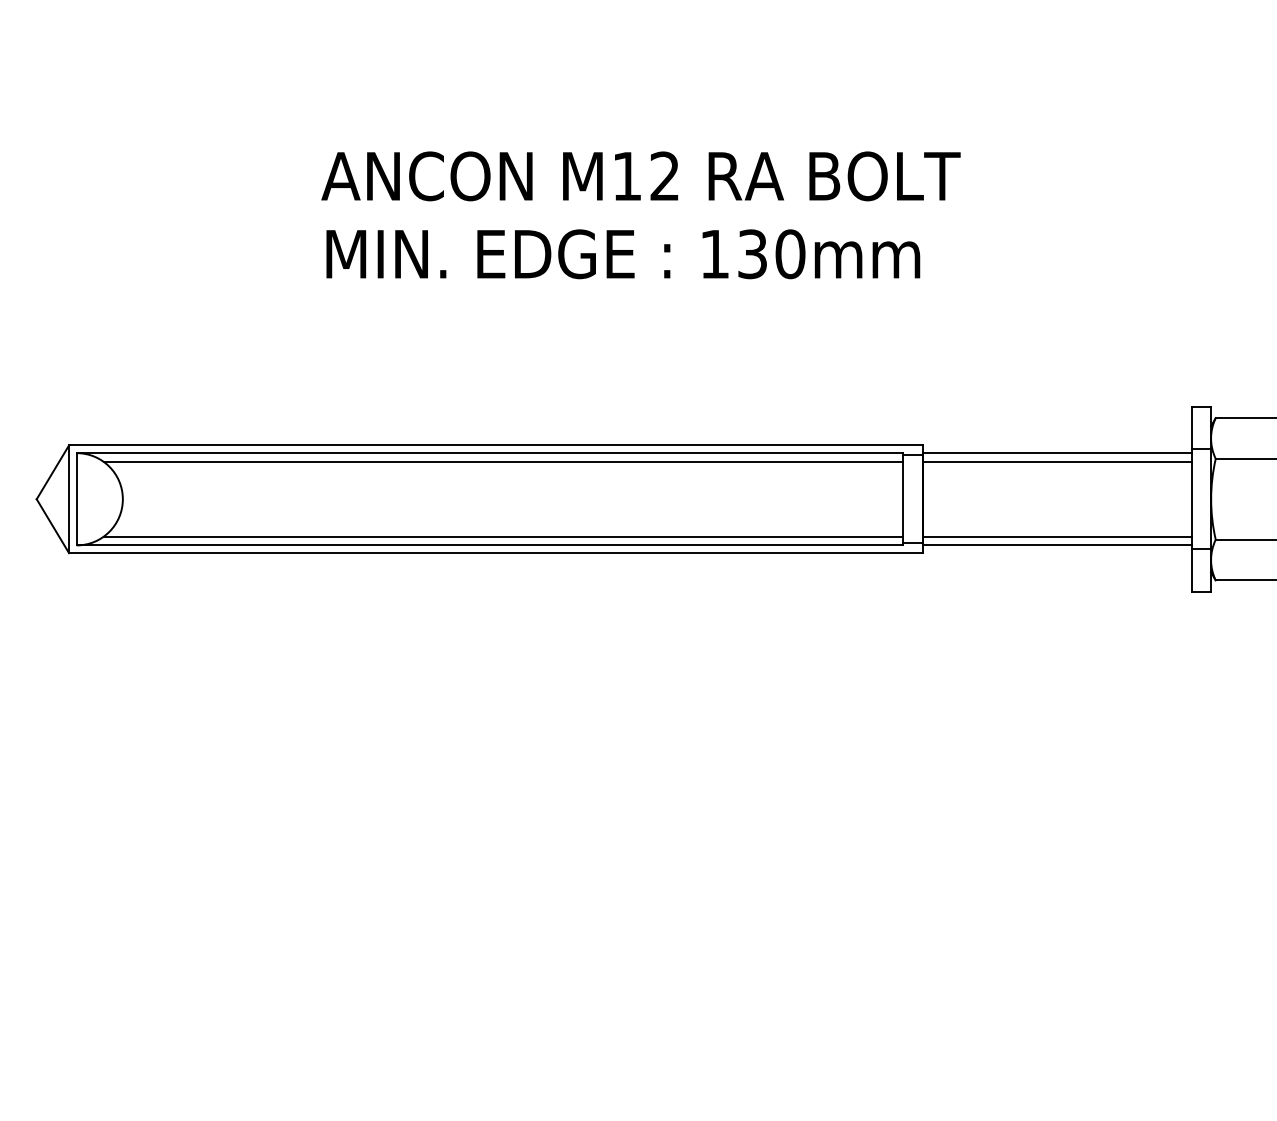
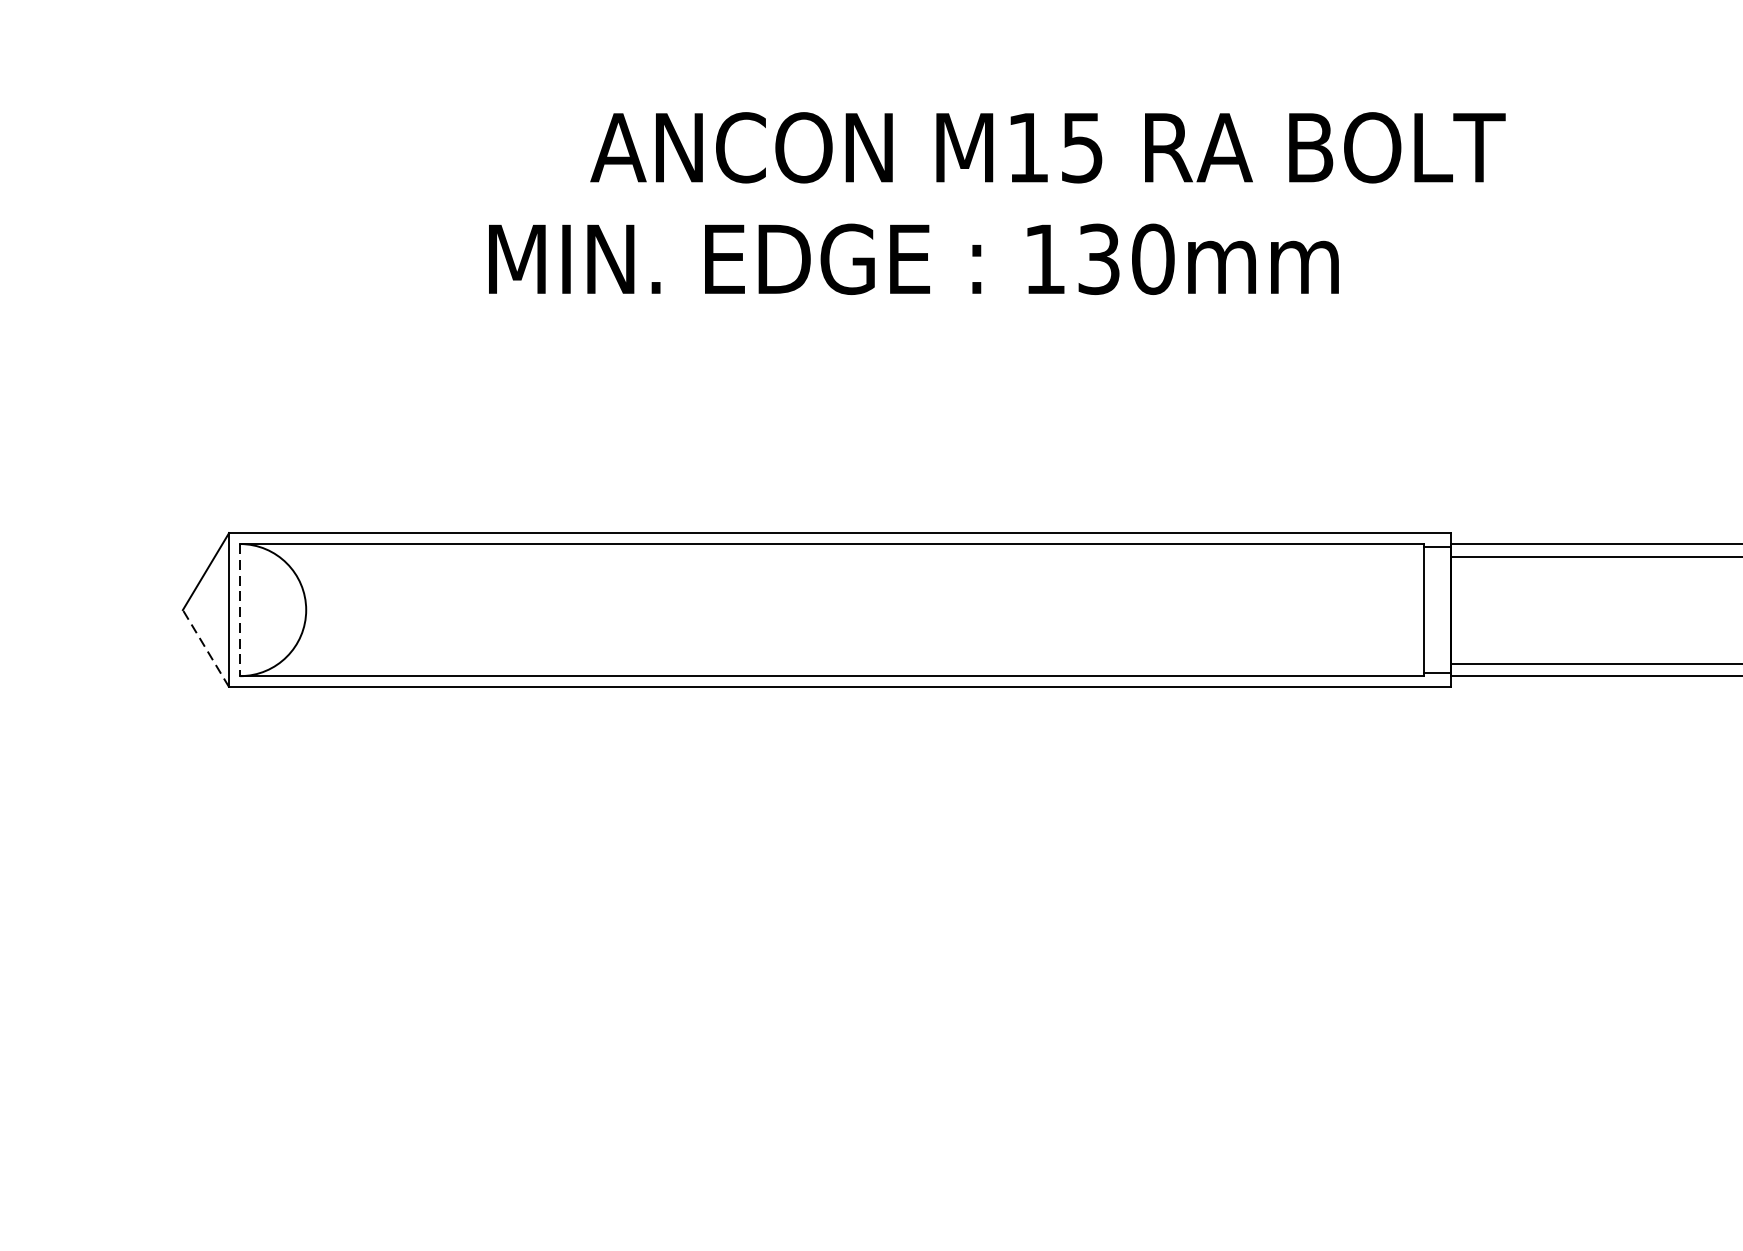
text: (664, 176) -> (1081, 147), M12 -> M15
text: (623, 254) -> (914, 259), moved
line: (503, 461) -> (851, 556), removed
line: (76, 499) -> (239, 610), solid -> dashed
line: (52, 525) -> (205, 647), solid -> dashed
line: (503, 536) -> (851, 663), removed

